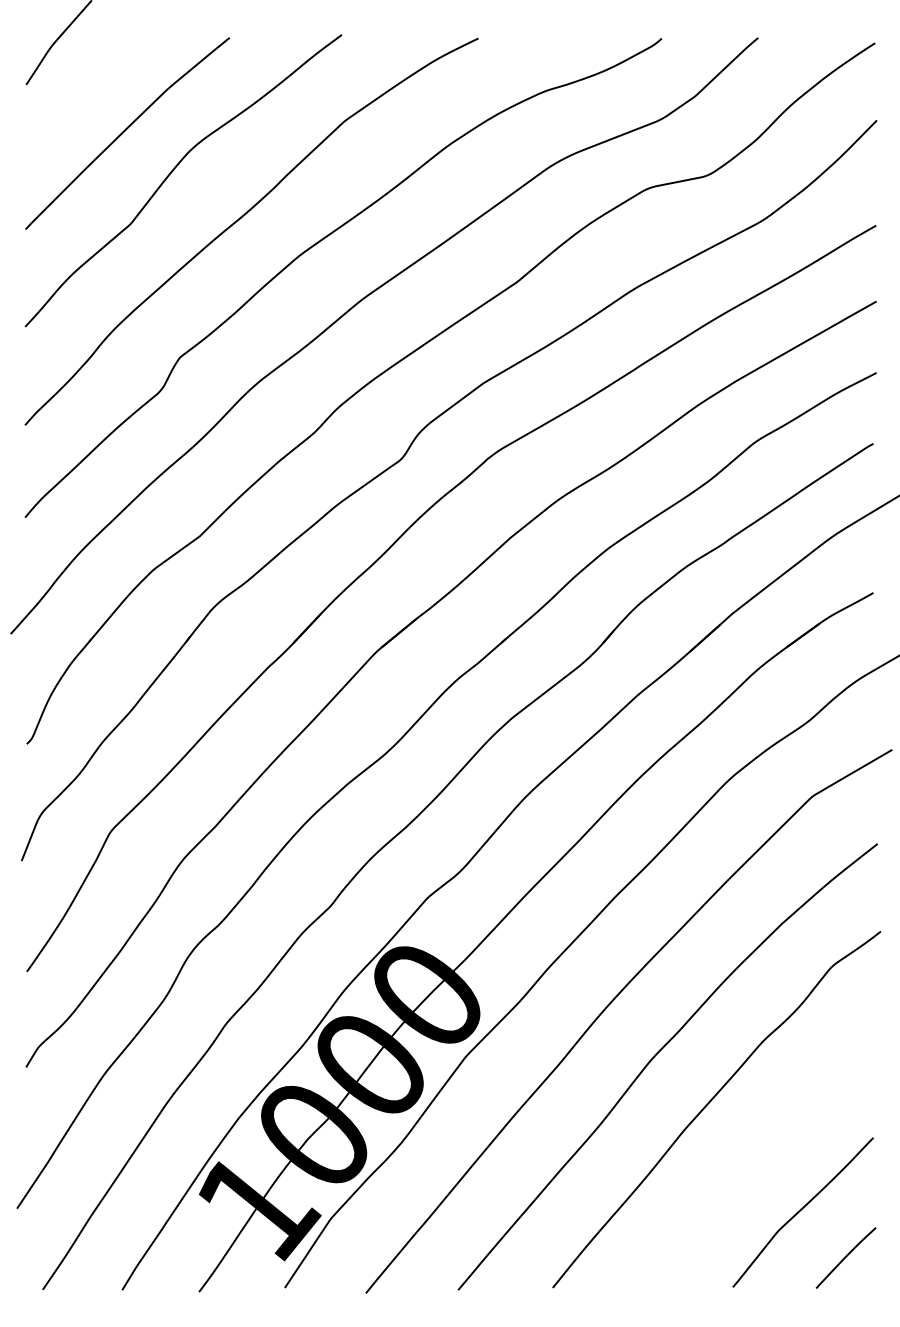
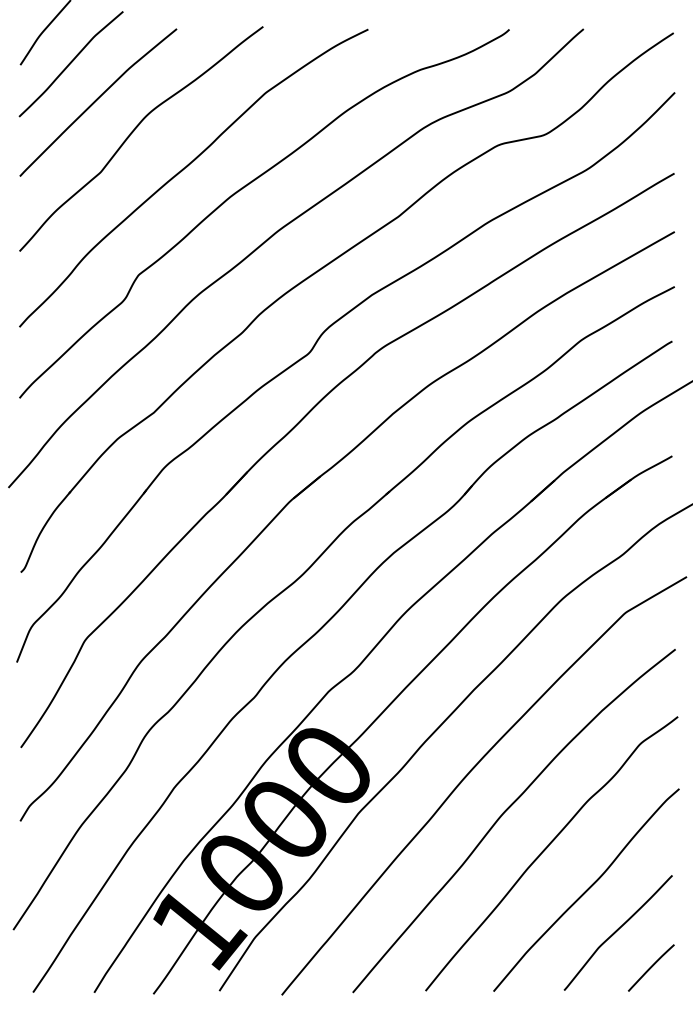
curve: (92, 82) -> (71, 63), added
curve: (761, 1156) -> (586, 889), added

